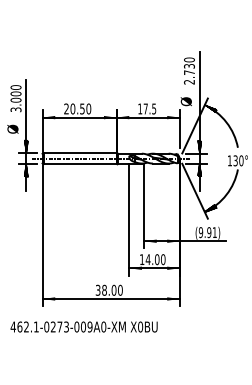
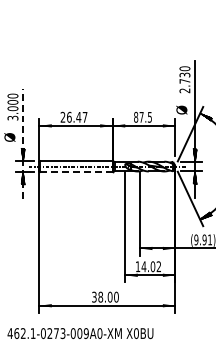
text: (80, 108) -> (76, 116), 20.50 -> 26.47
text: (140, 108) -> (136, 116), 17.5 -> 87.5
line: (26, 135) -> (23, 143), solid -> dashed
line: (80, 164) -> (76, 172), solid -> dashed
text: (163, 259) -> (159, 266), 14.00 -> 14.02

